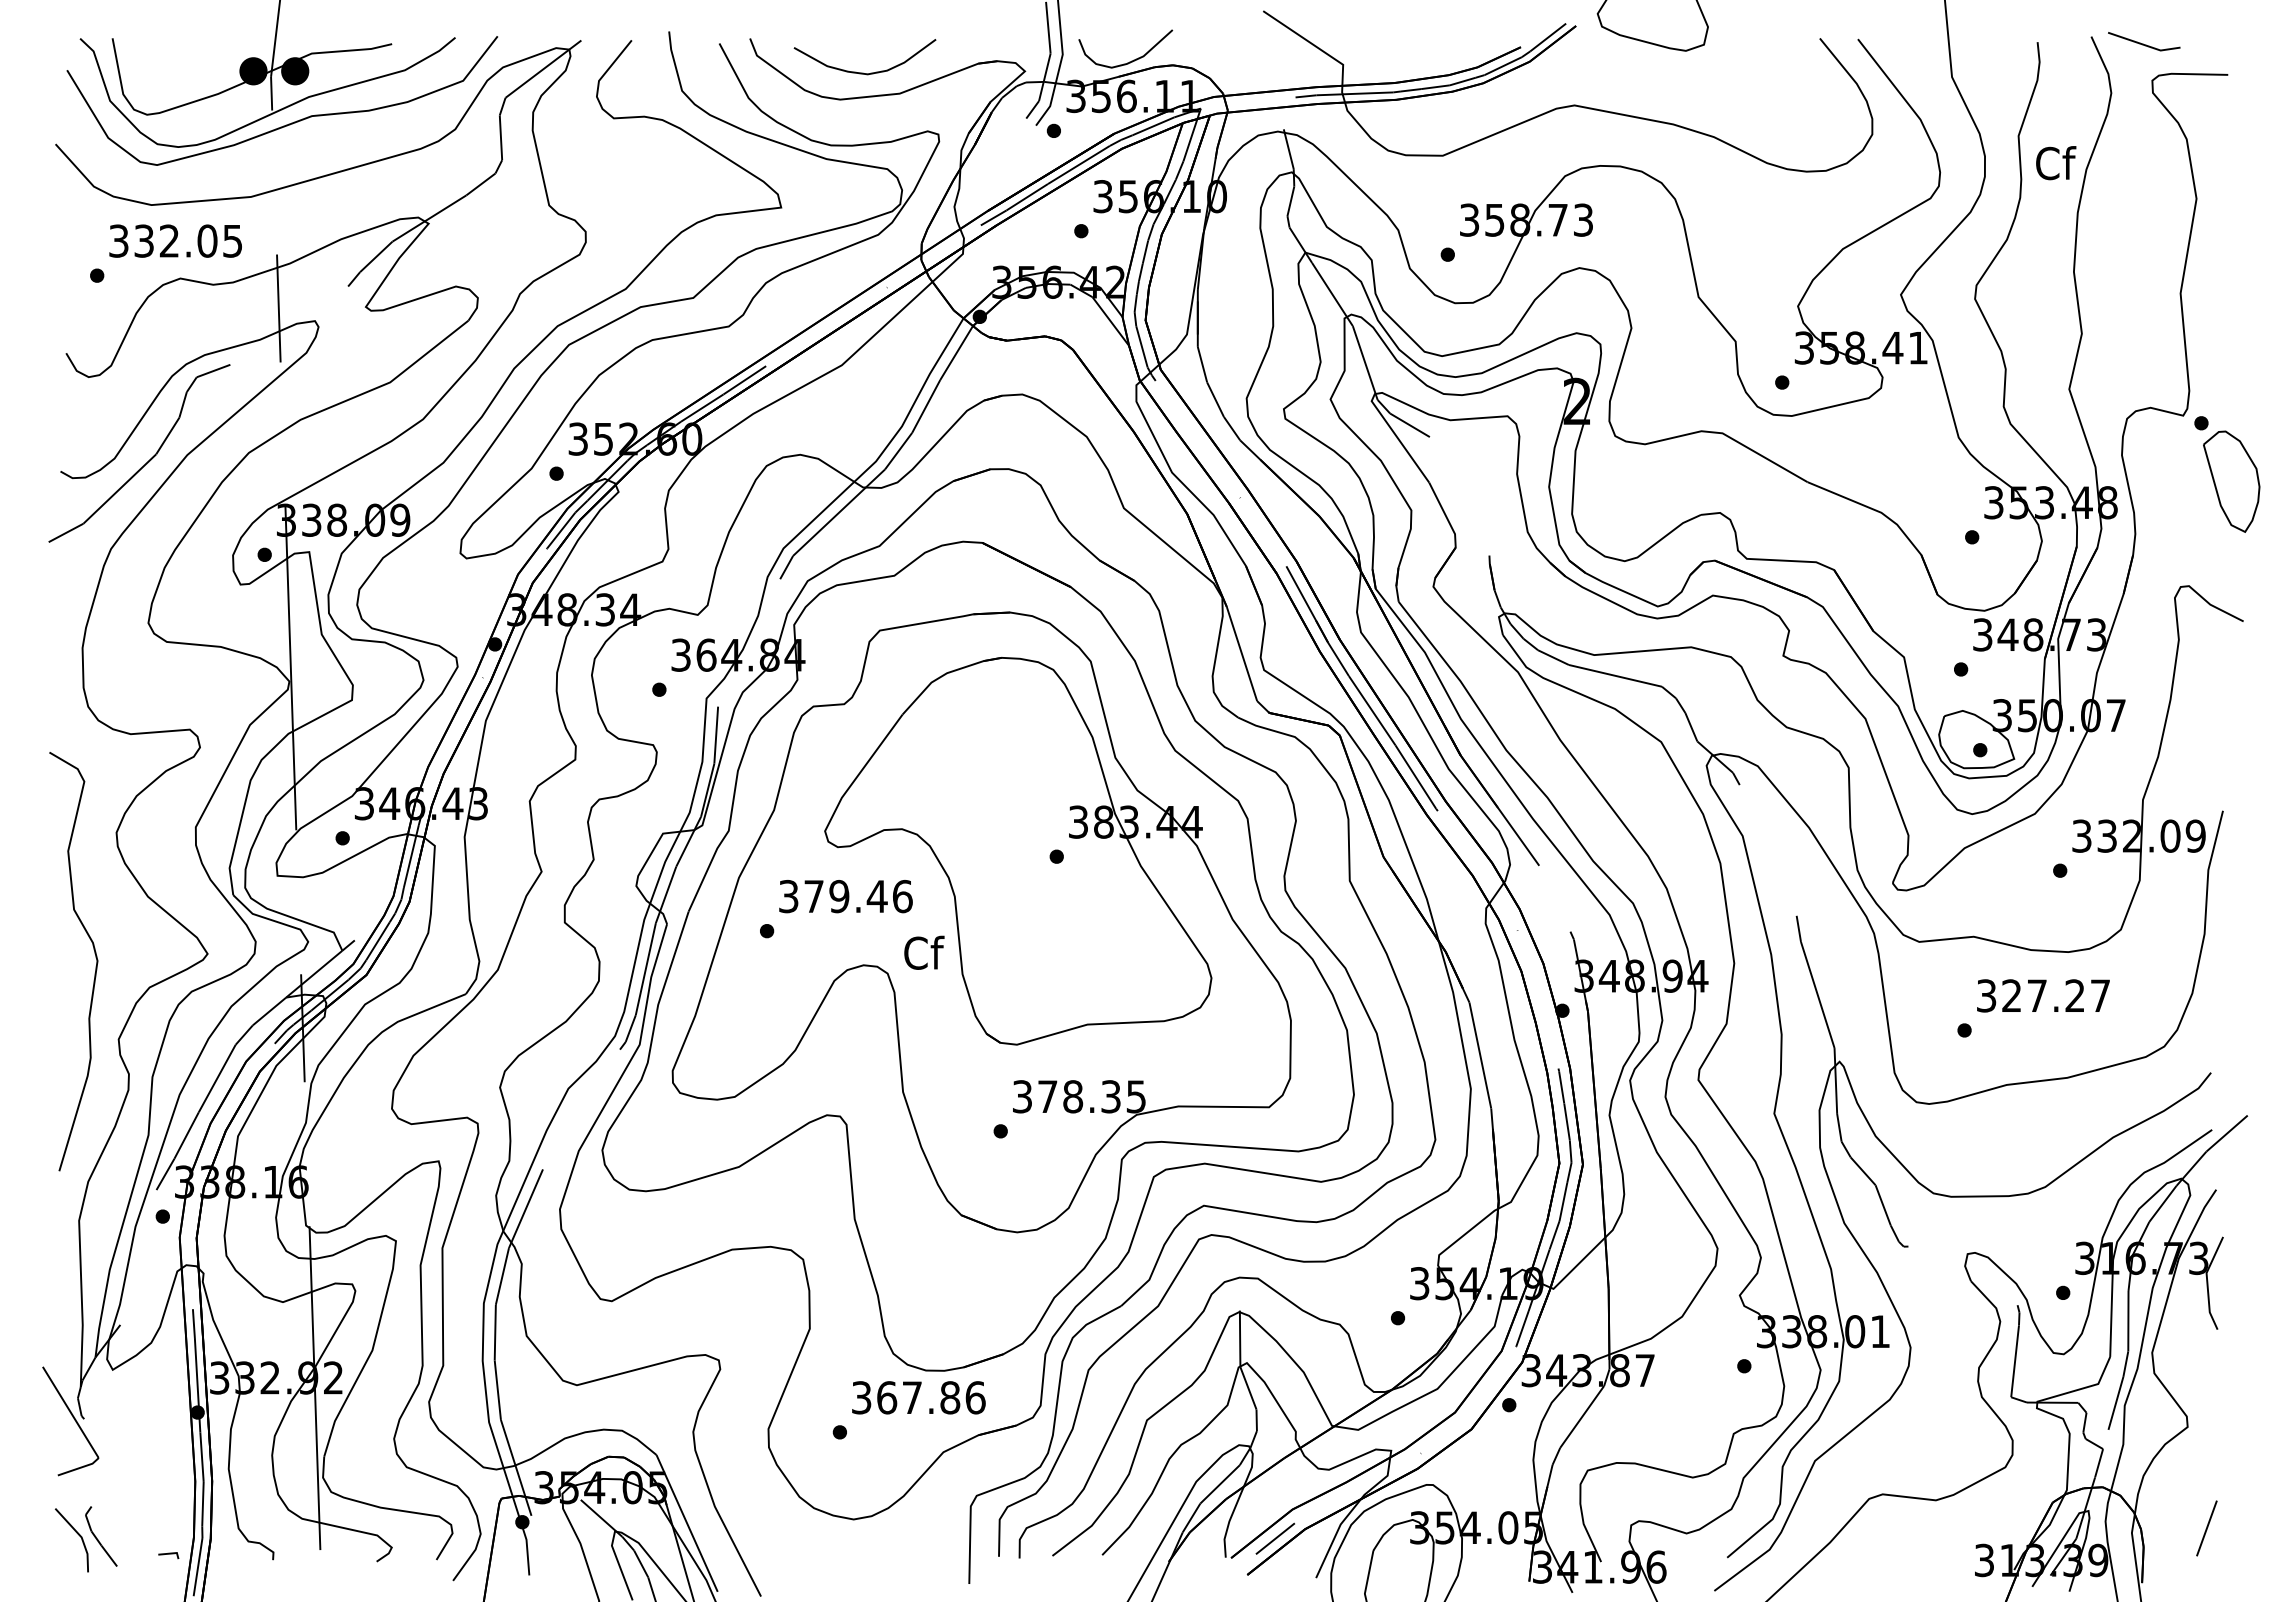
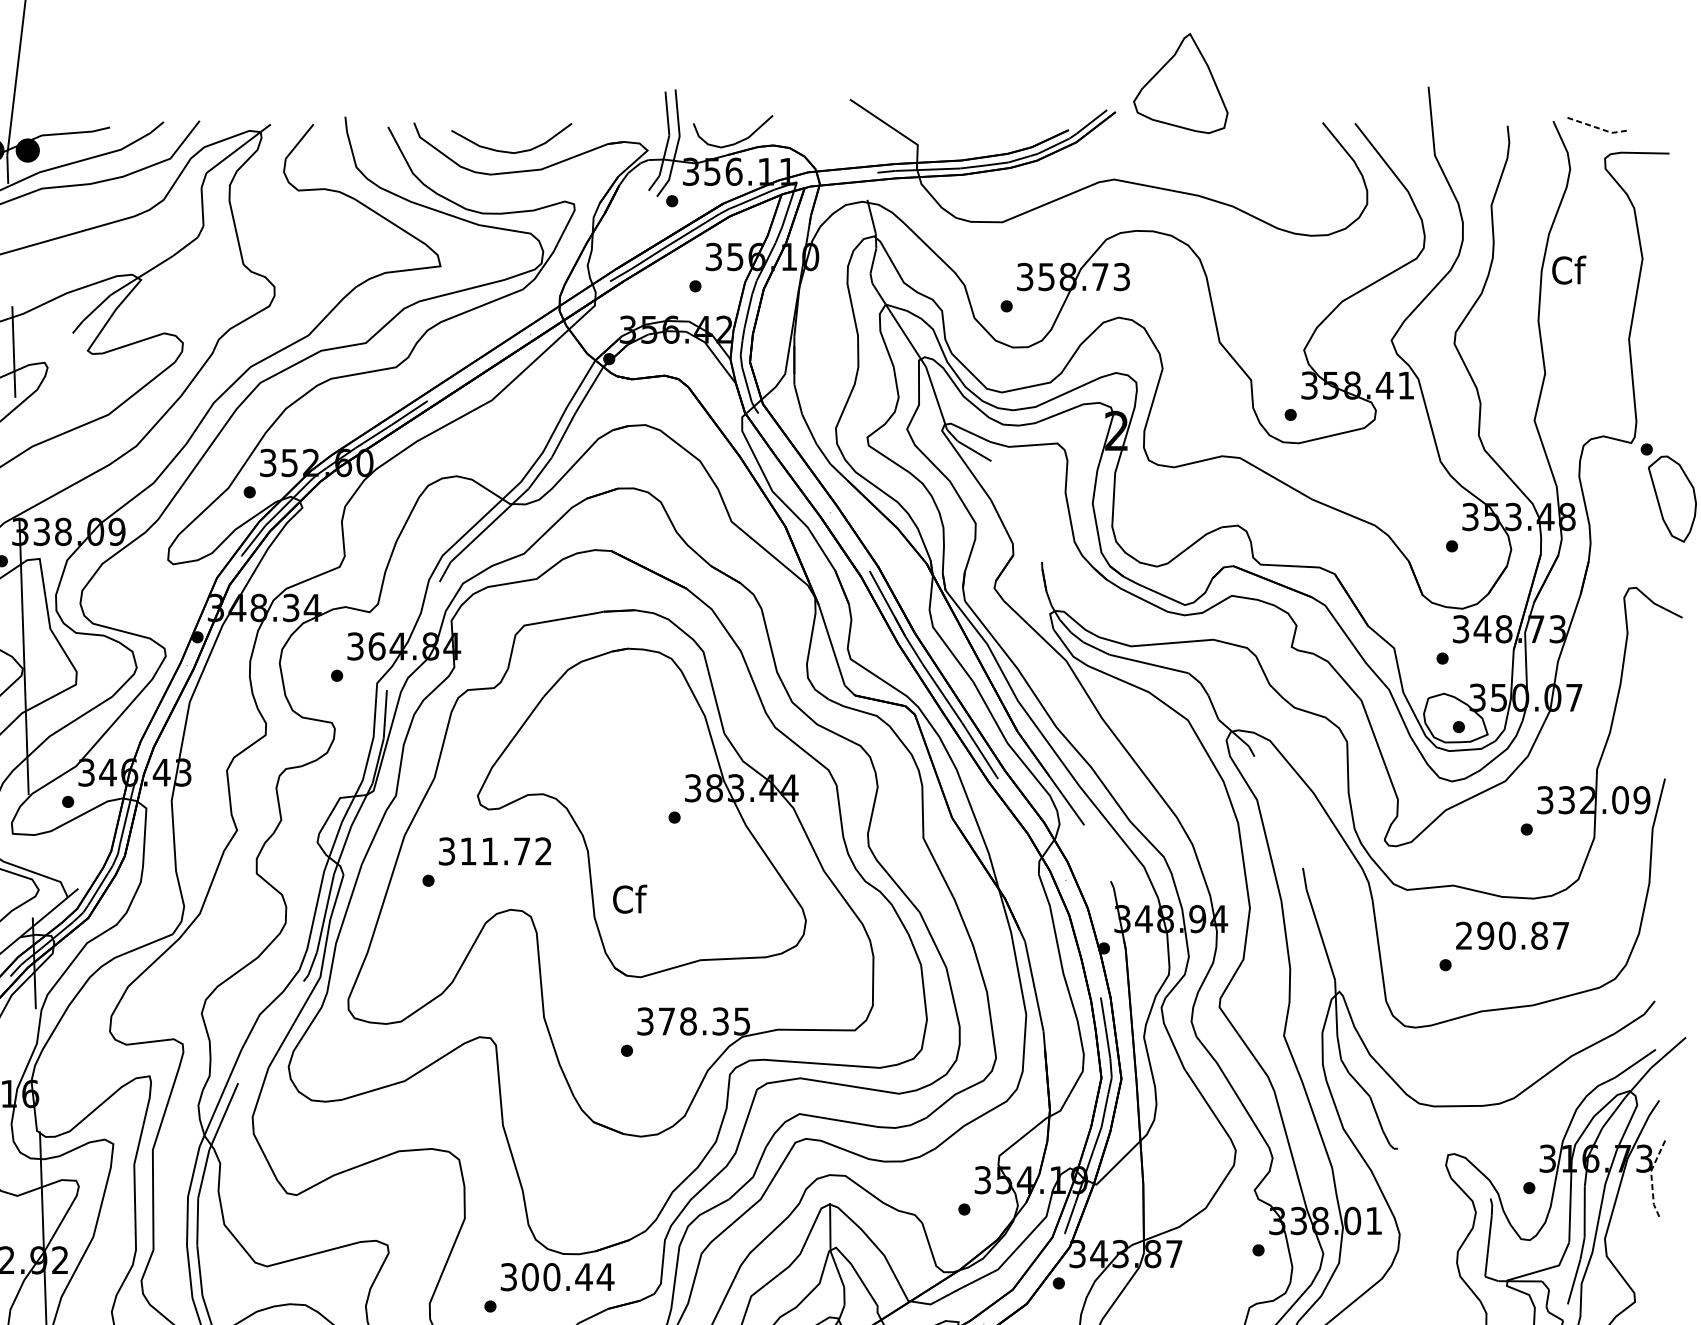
line: (2144, 45) -> (1598, 128), solid -> dashed
text: (2056, 163) -> (1569, 270), moved
text: (858, 896) -> (506, 851), 379.46 -> 311.72
text: (924, 952) -> (630, 898), moved
text: (2031, 995) -> (1502, 935), 327.27 -> 290.87
line: (2207, 1282) -> (1651, 1179), solid -> dashed
text: (931, 1397) -> (568, 1276), 367.86 -> 300.44

